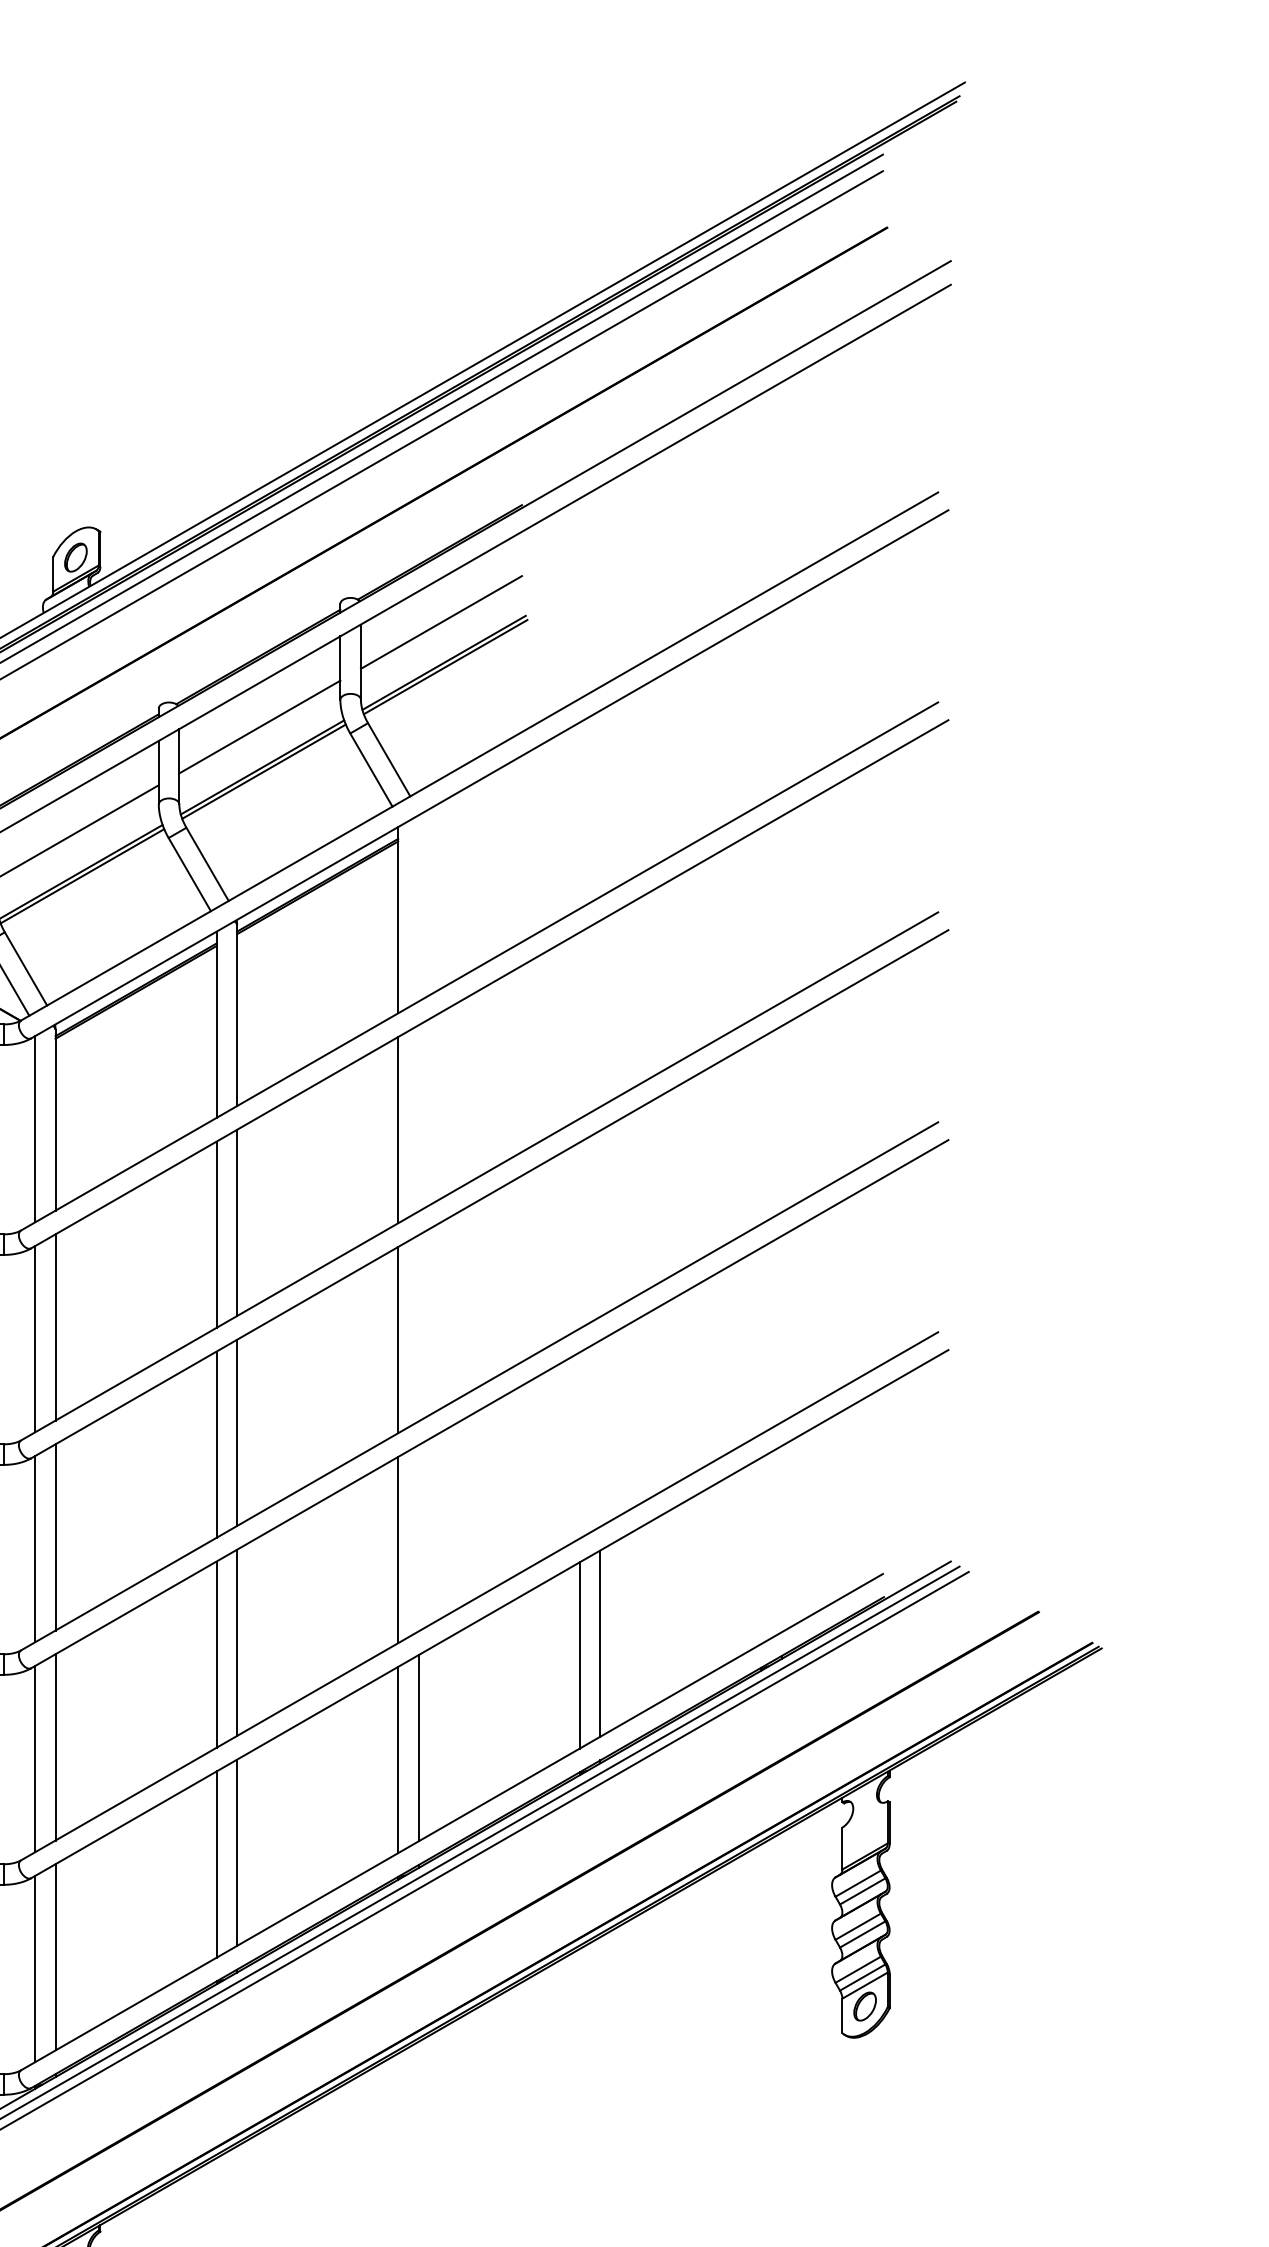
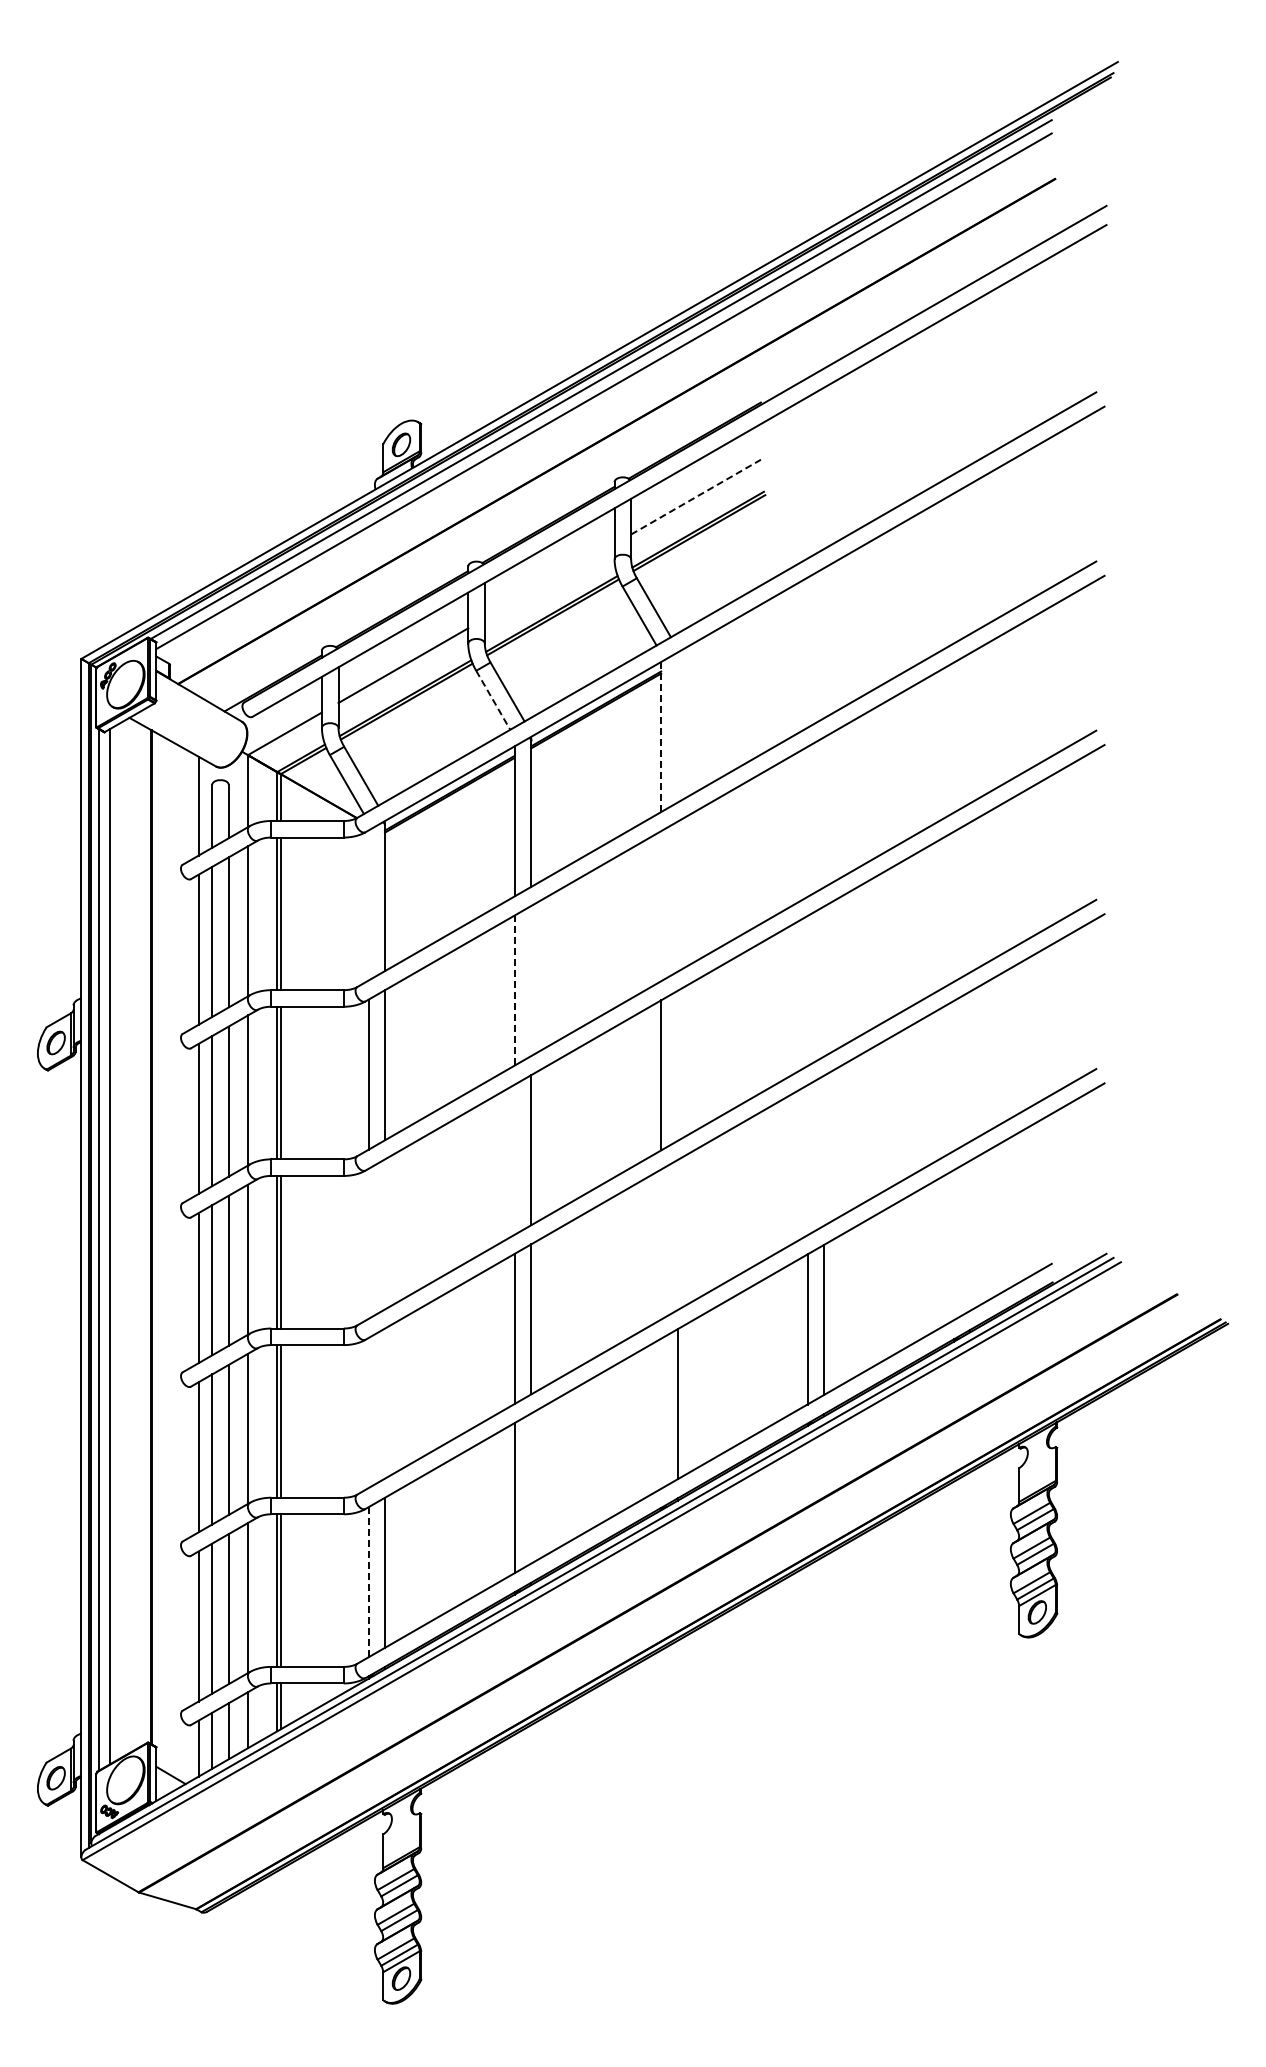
line: (442, 622) -> (696, 497), solid -> dashed
line: (259, 727) -> (549, 581), removed
line: (190, 874) -> (493, 700), solid -> dashed
line: (398, 919) -> (661, 736), solid -> dashed
line: (34, 1129) -> (368, 905), removed
line: (398, 1130) -> (661, 906), removed
line: (237, 1222) -> (531, 980), removed
line: (216, 1234) -> (514, 990), solid -> dashed
line: (216, 1444) -> (514, 1159), removed
line: (56, 1537) -> (385, 1234), removed
line: (34, 1548) -> (368, 1243), removed
line: (398, 1549) -> (661, 1244), removed
line: (56, 1747) -> (385, 1403), removed
line: (34, 1759) -> (368, 1413), removed
line: (398, 1759) -> (661, 1413), removed
line: (237, 1852) -> (531, 1488), removed
line: (34, 1969) -> (368, 1582), solid -> dashed

